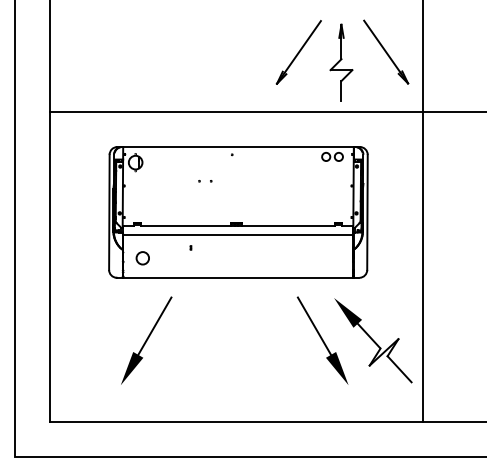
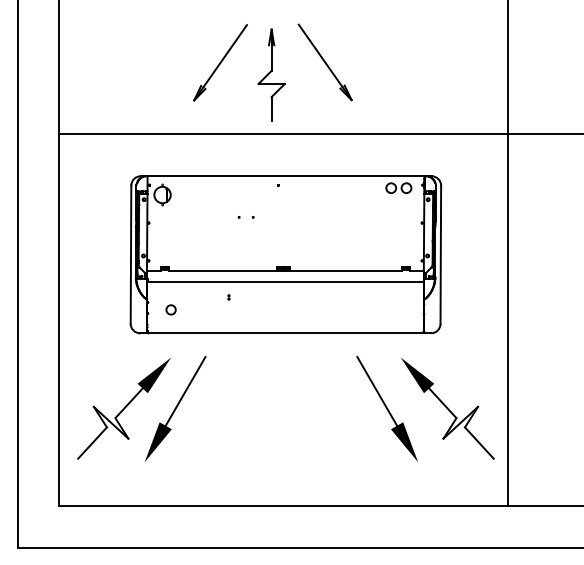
part: (342, 60) -> (272, 72), moved
circle: (142, 257) -> (170, 309), size x0.62
part: (103, 340) -> (123, 408), added

